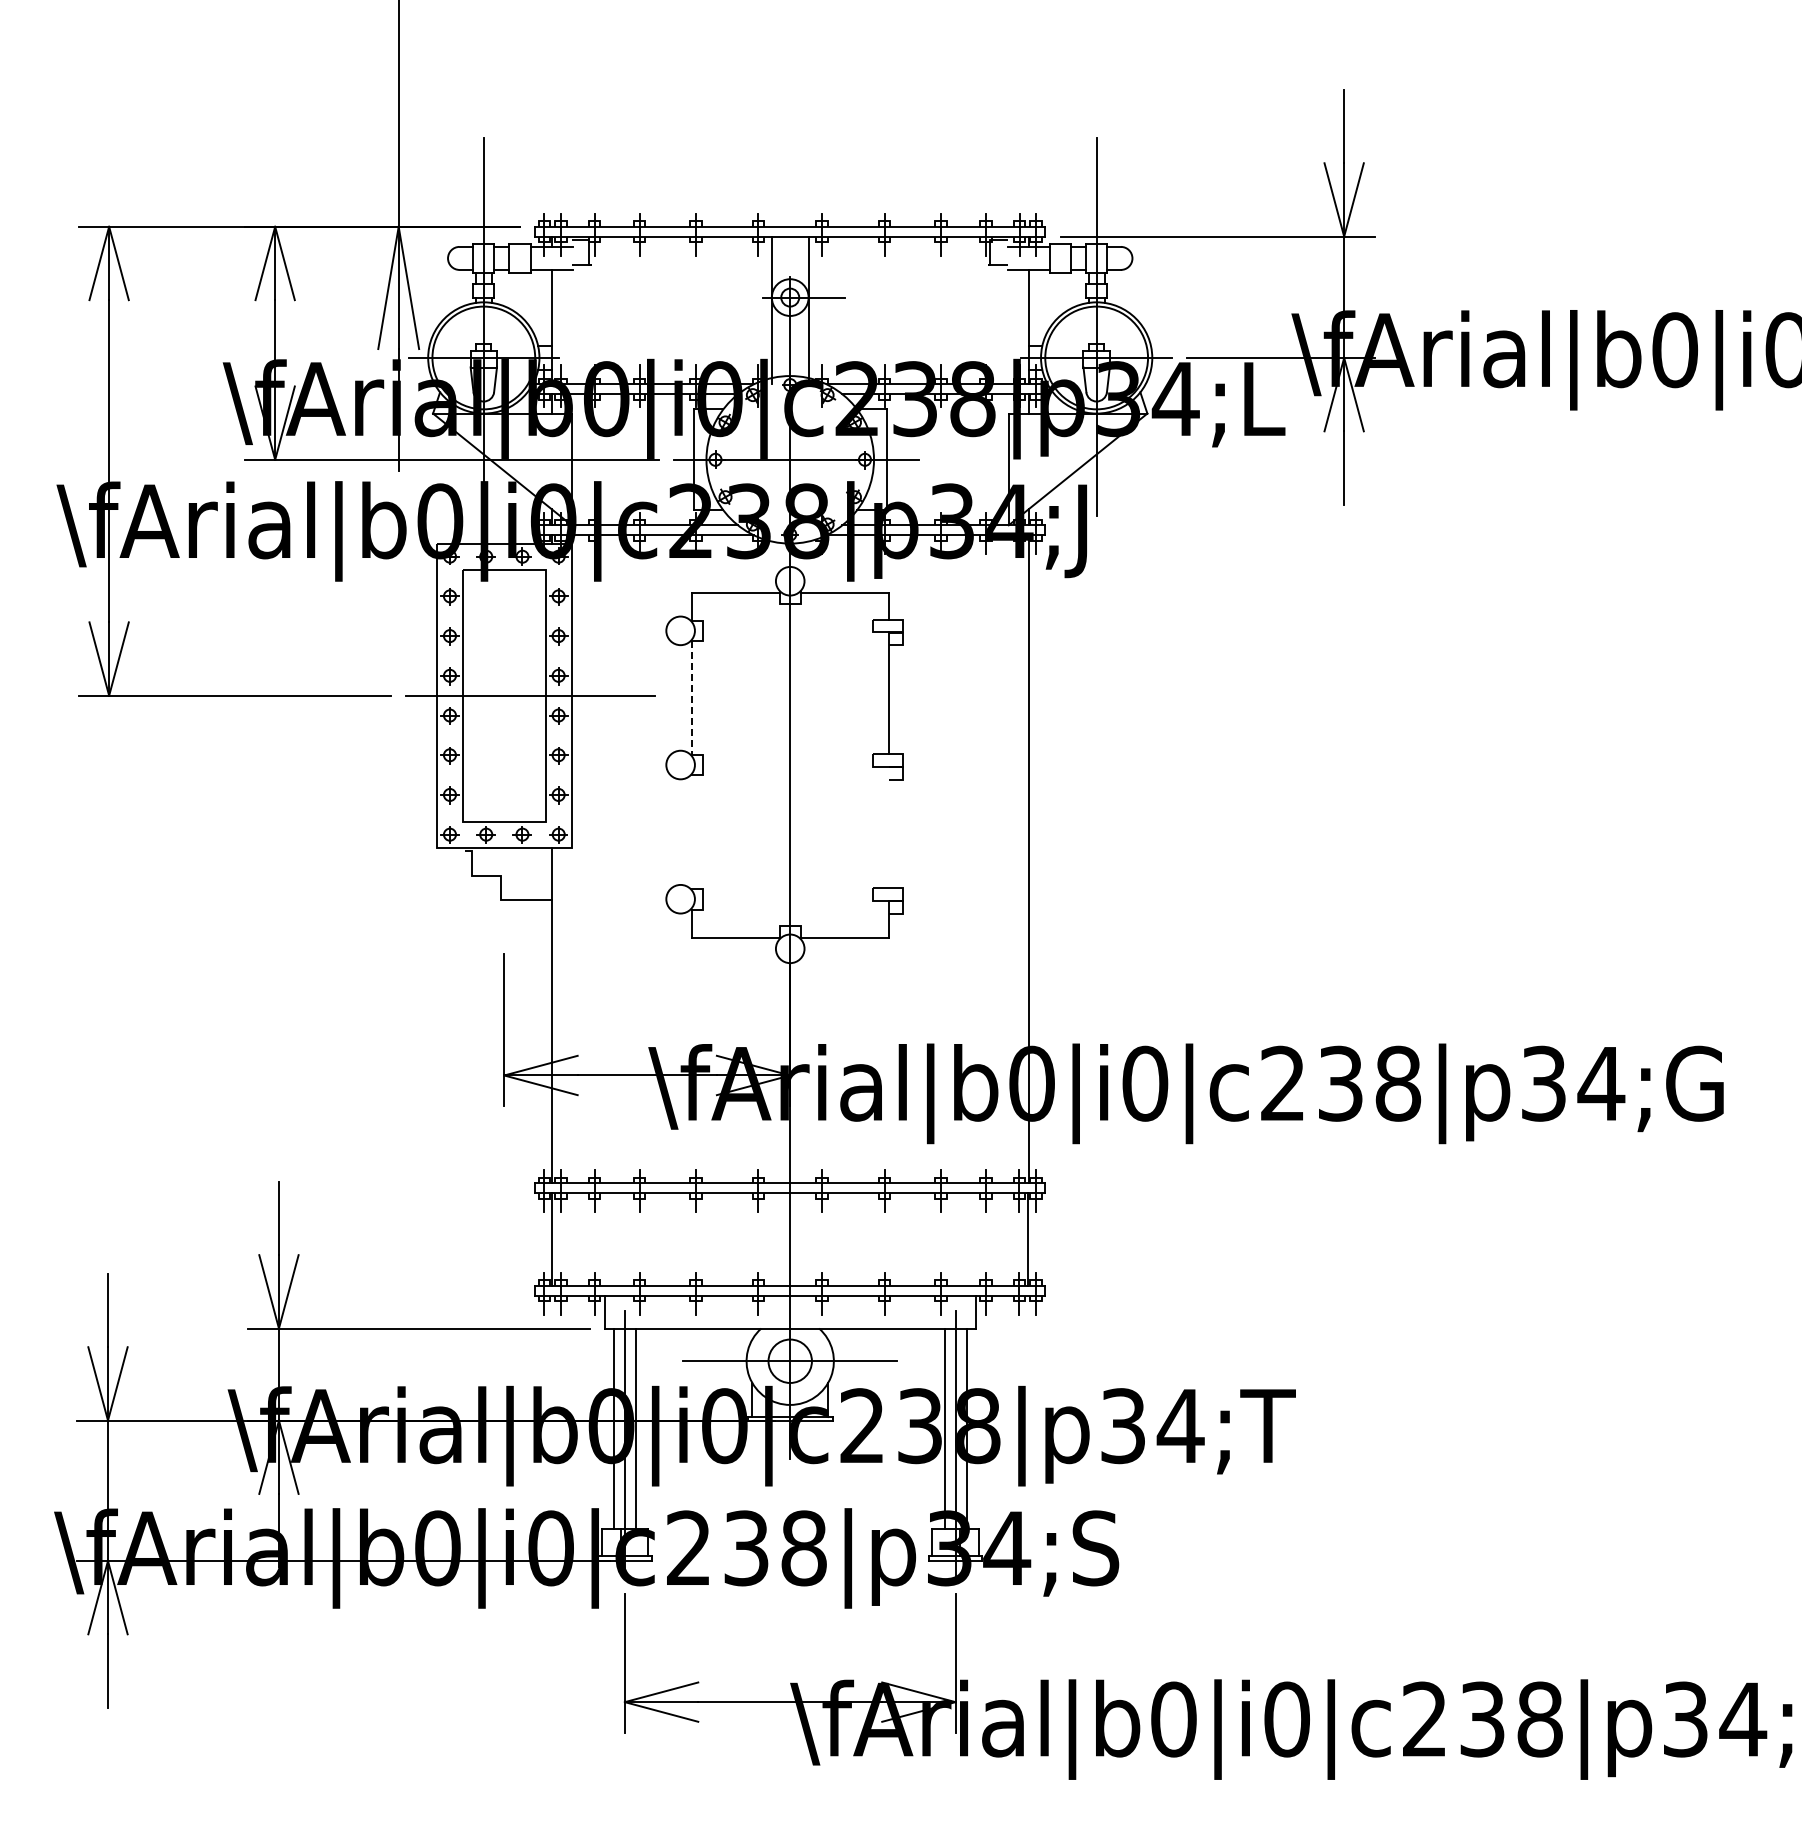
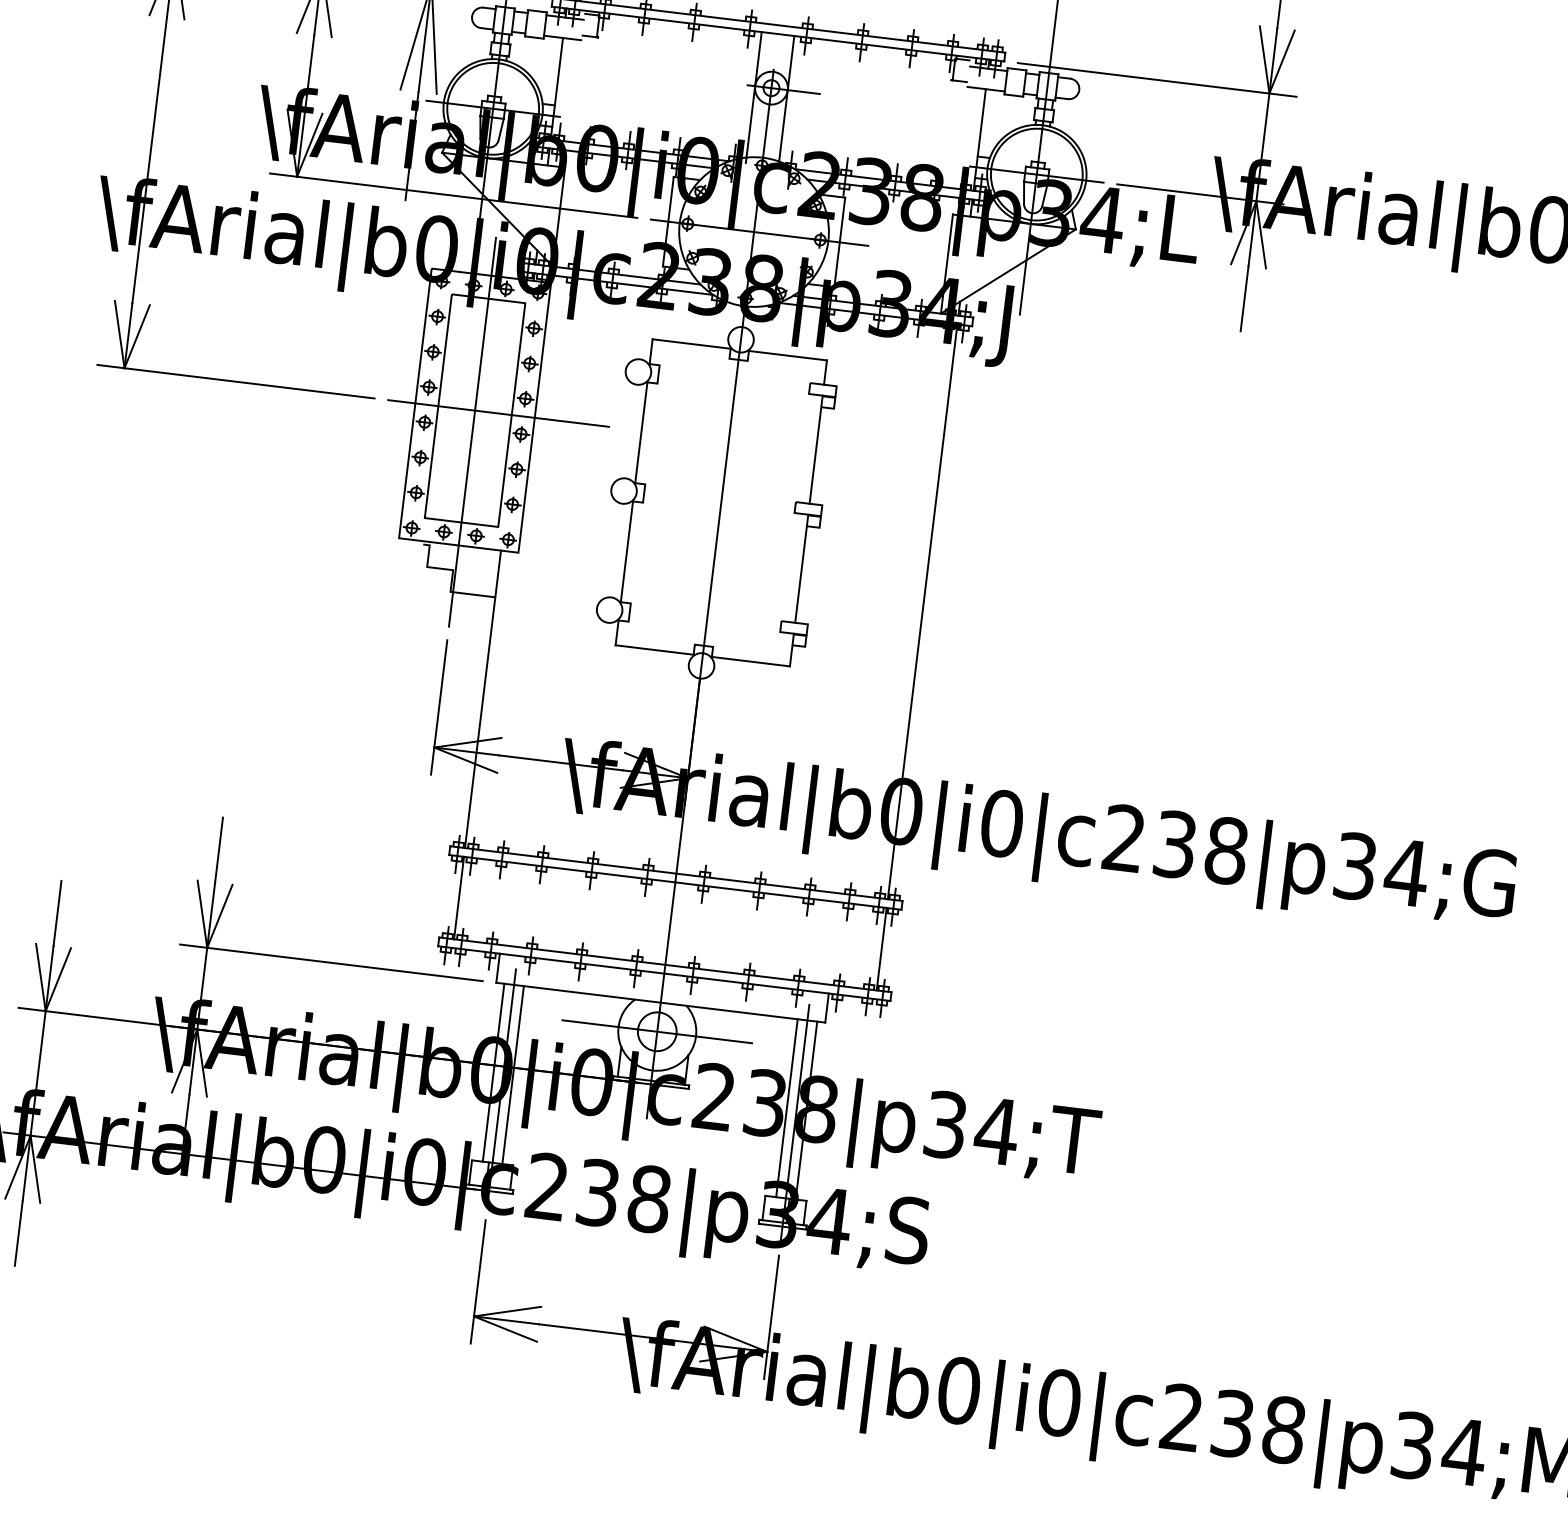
line: (691, 697) -> (640, 432), dashed -> solid
line: (504, 719) -> (472, 431), added
line: (888, 827) -> (801, 568), added
line: (691, 831) -> (626, 551), added

